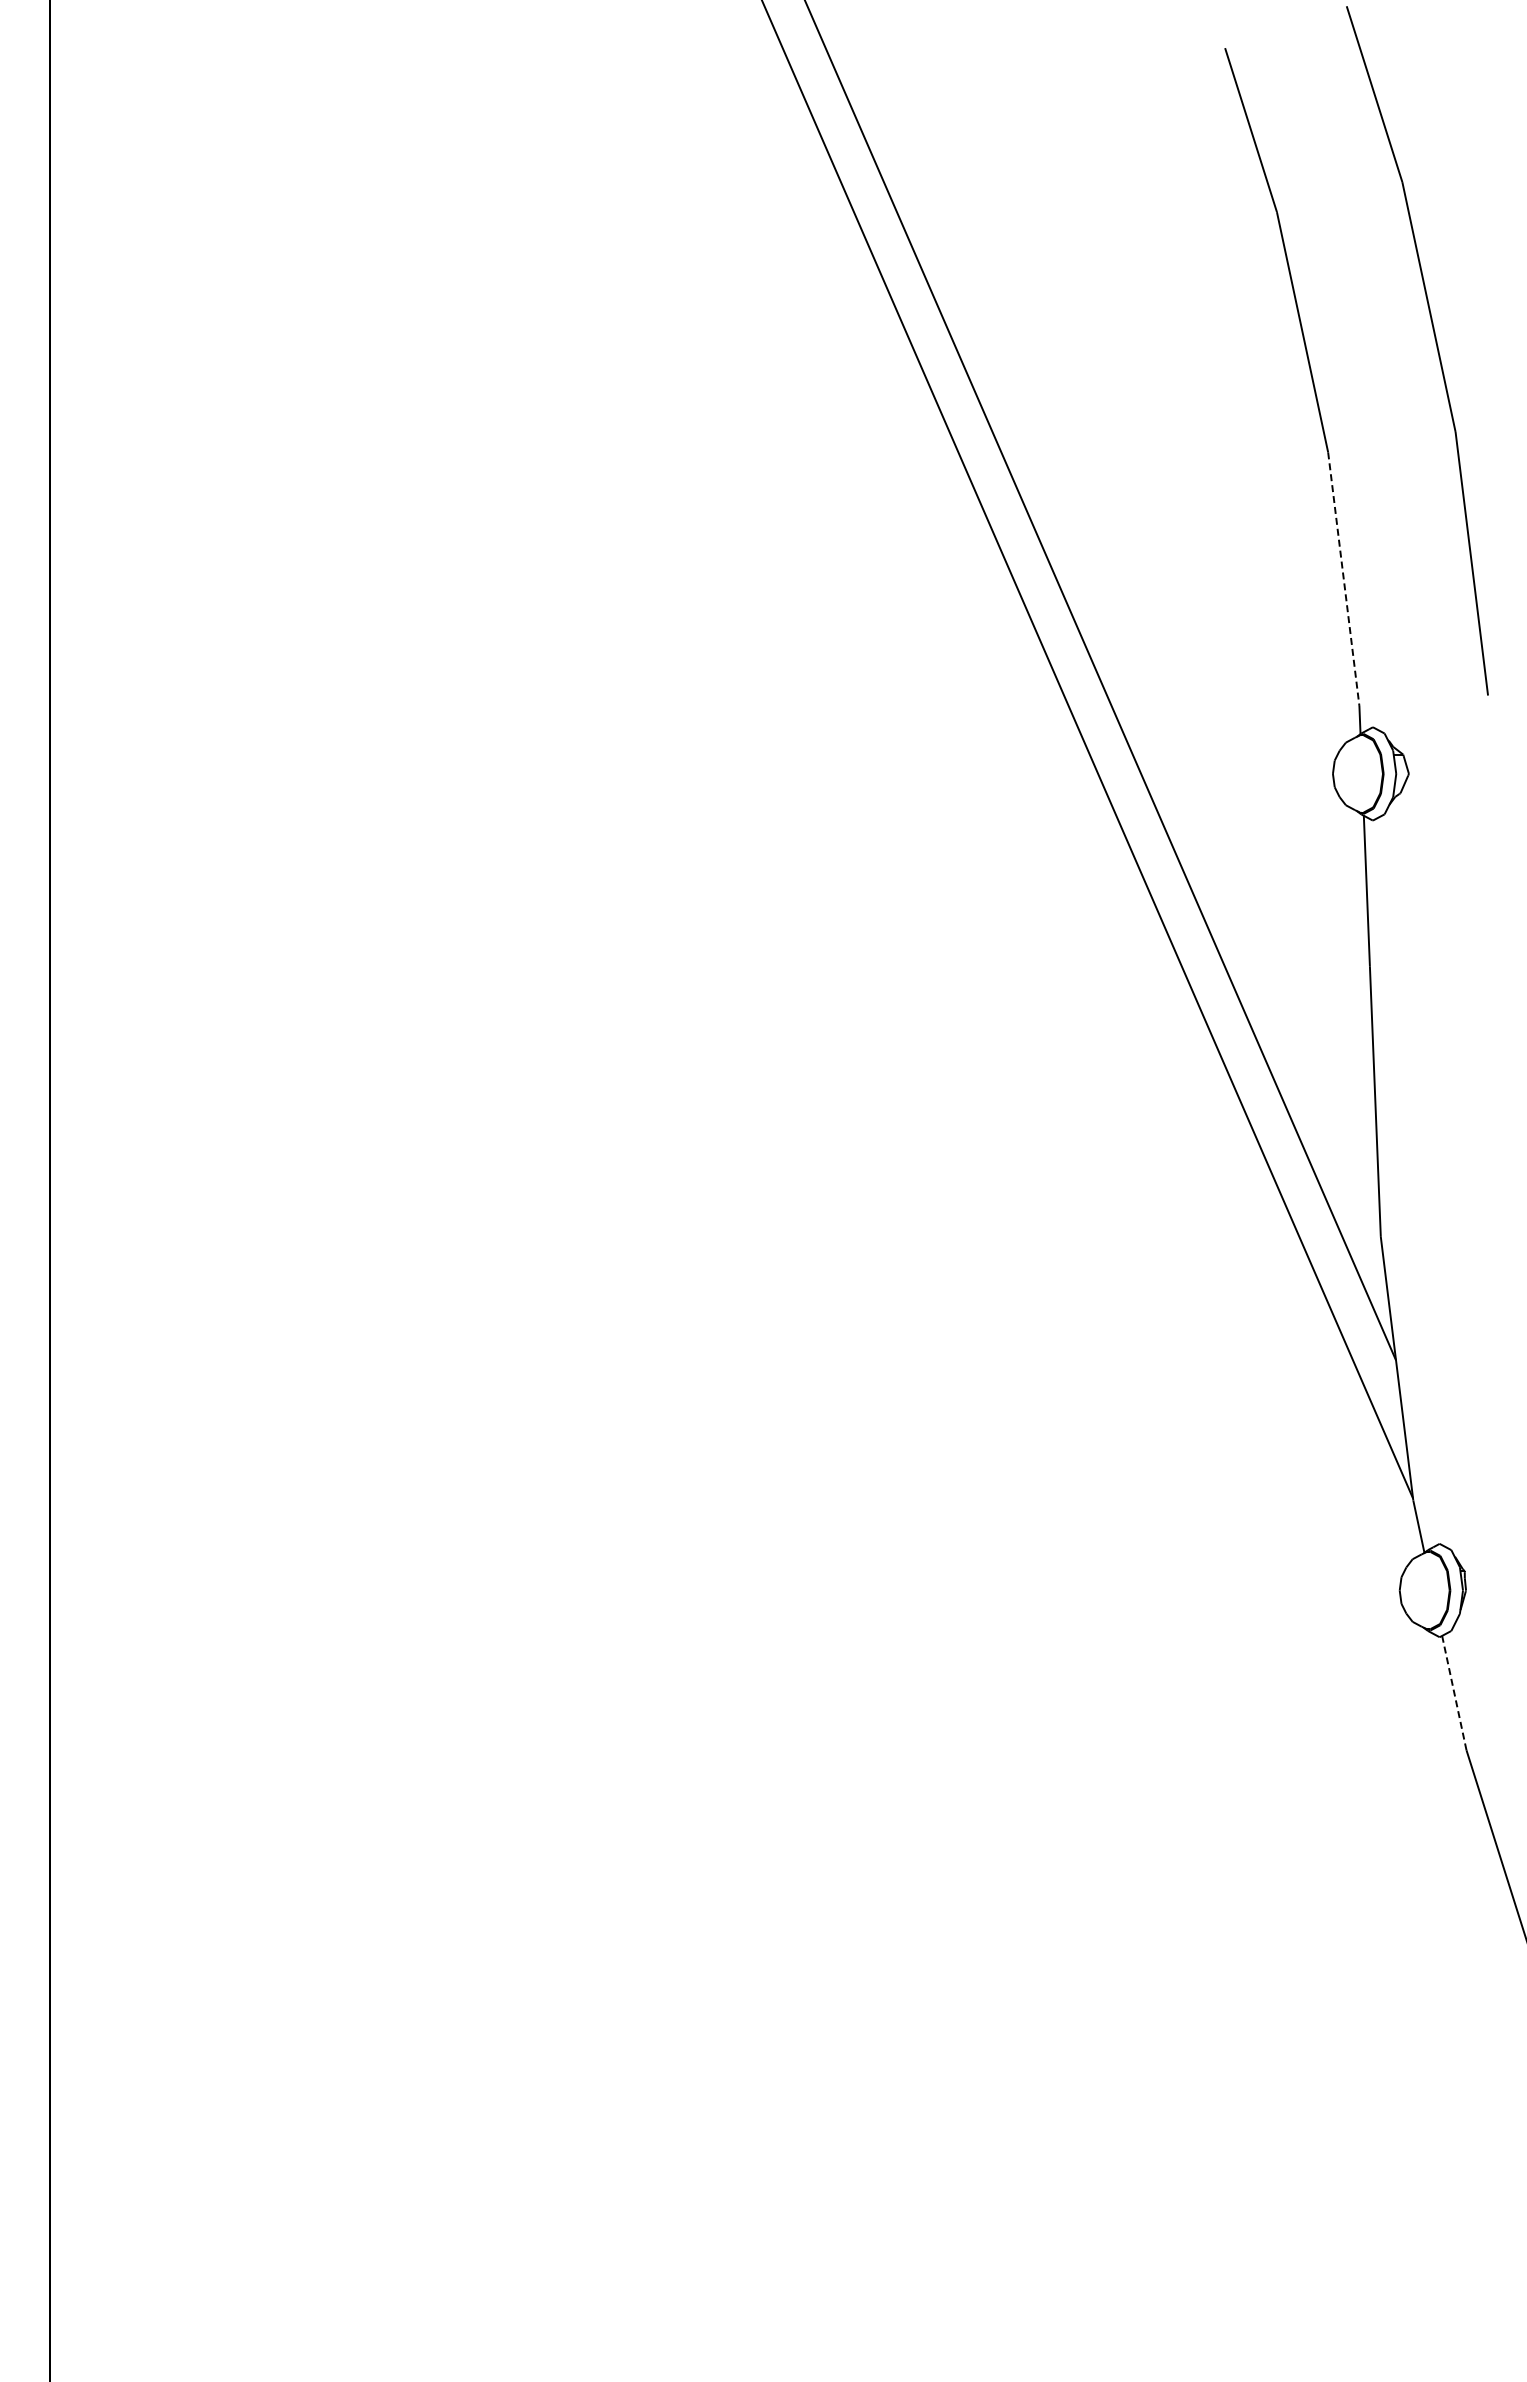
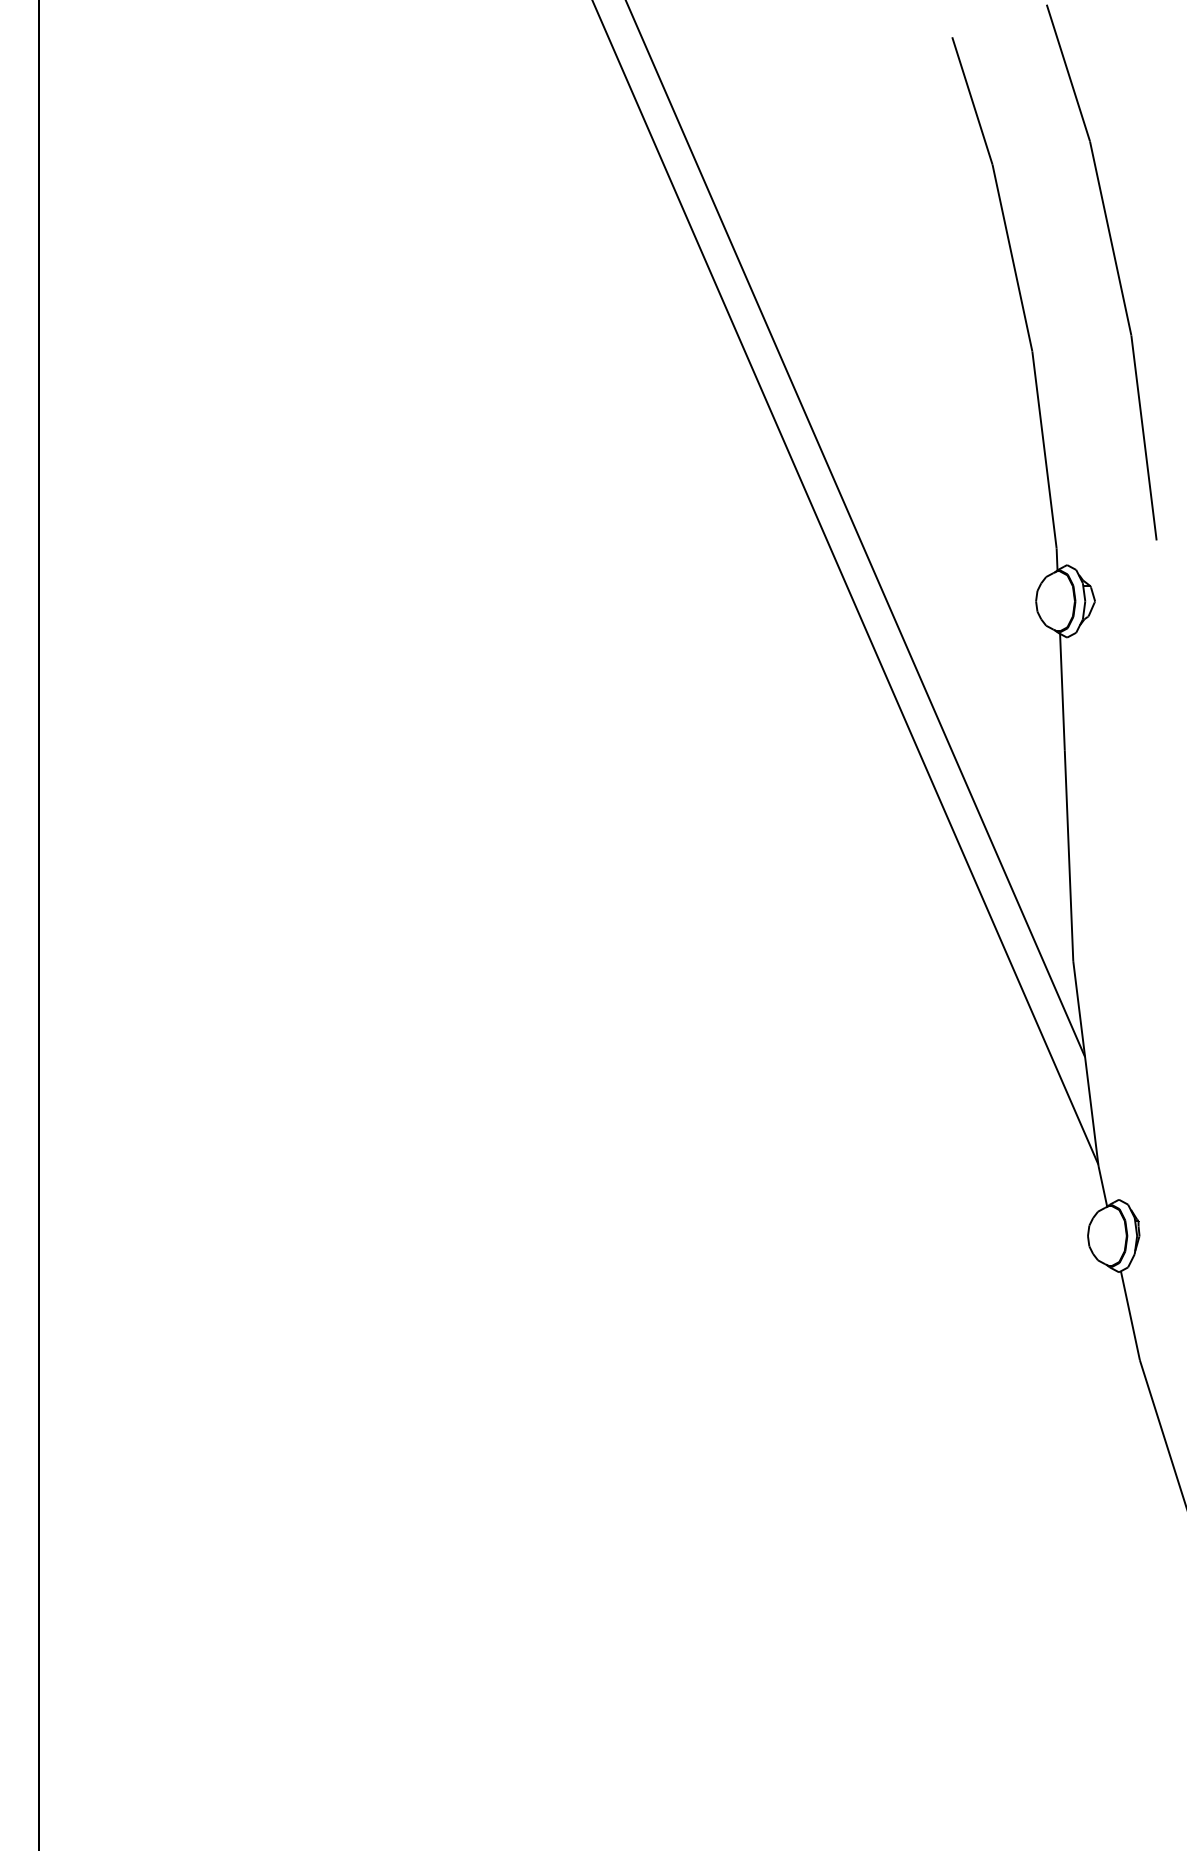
line: (1343, 579) -> (1044, 450), dashed -> solid
line: (1454, 1692) -> (1130, 1315), dashed -> solid

